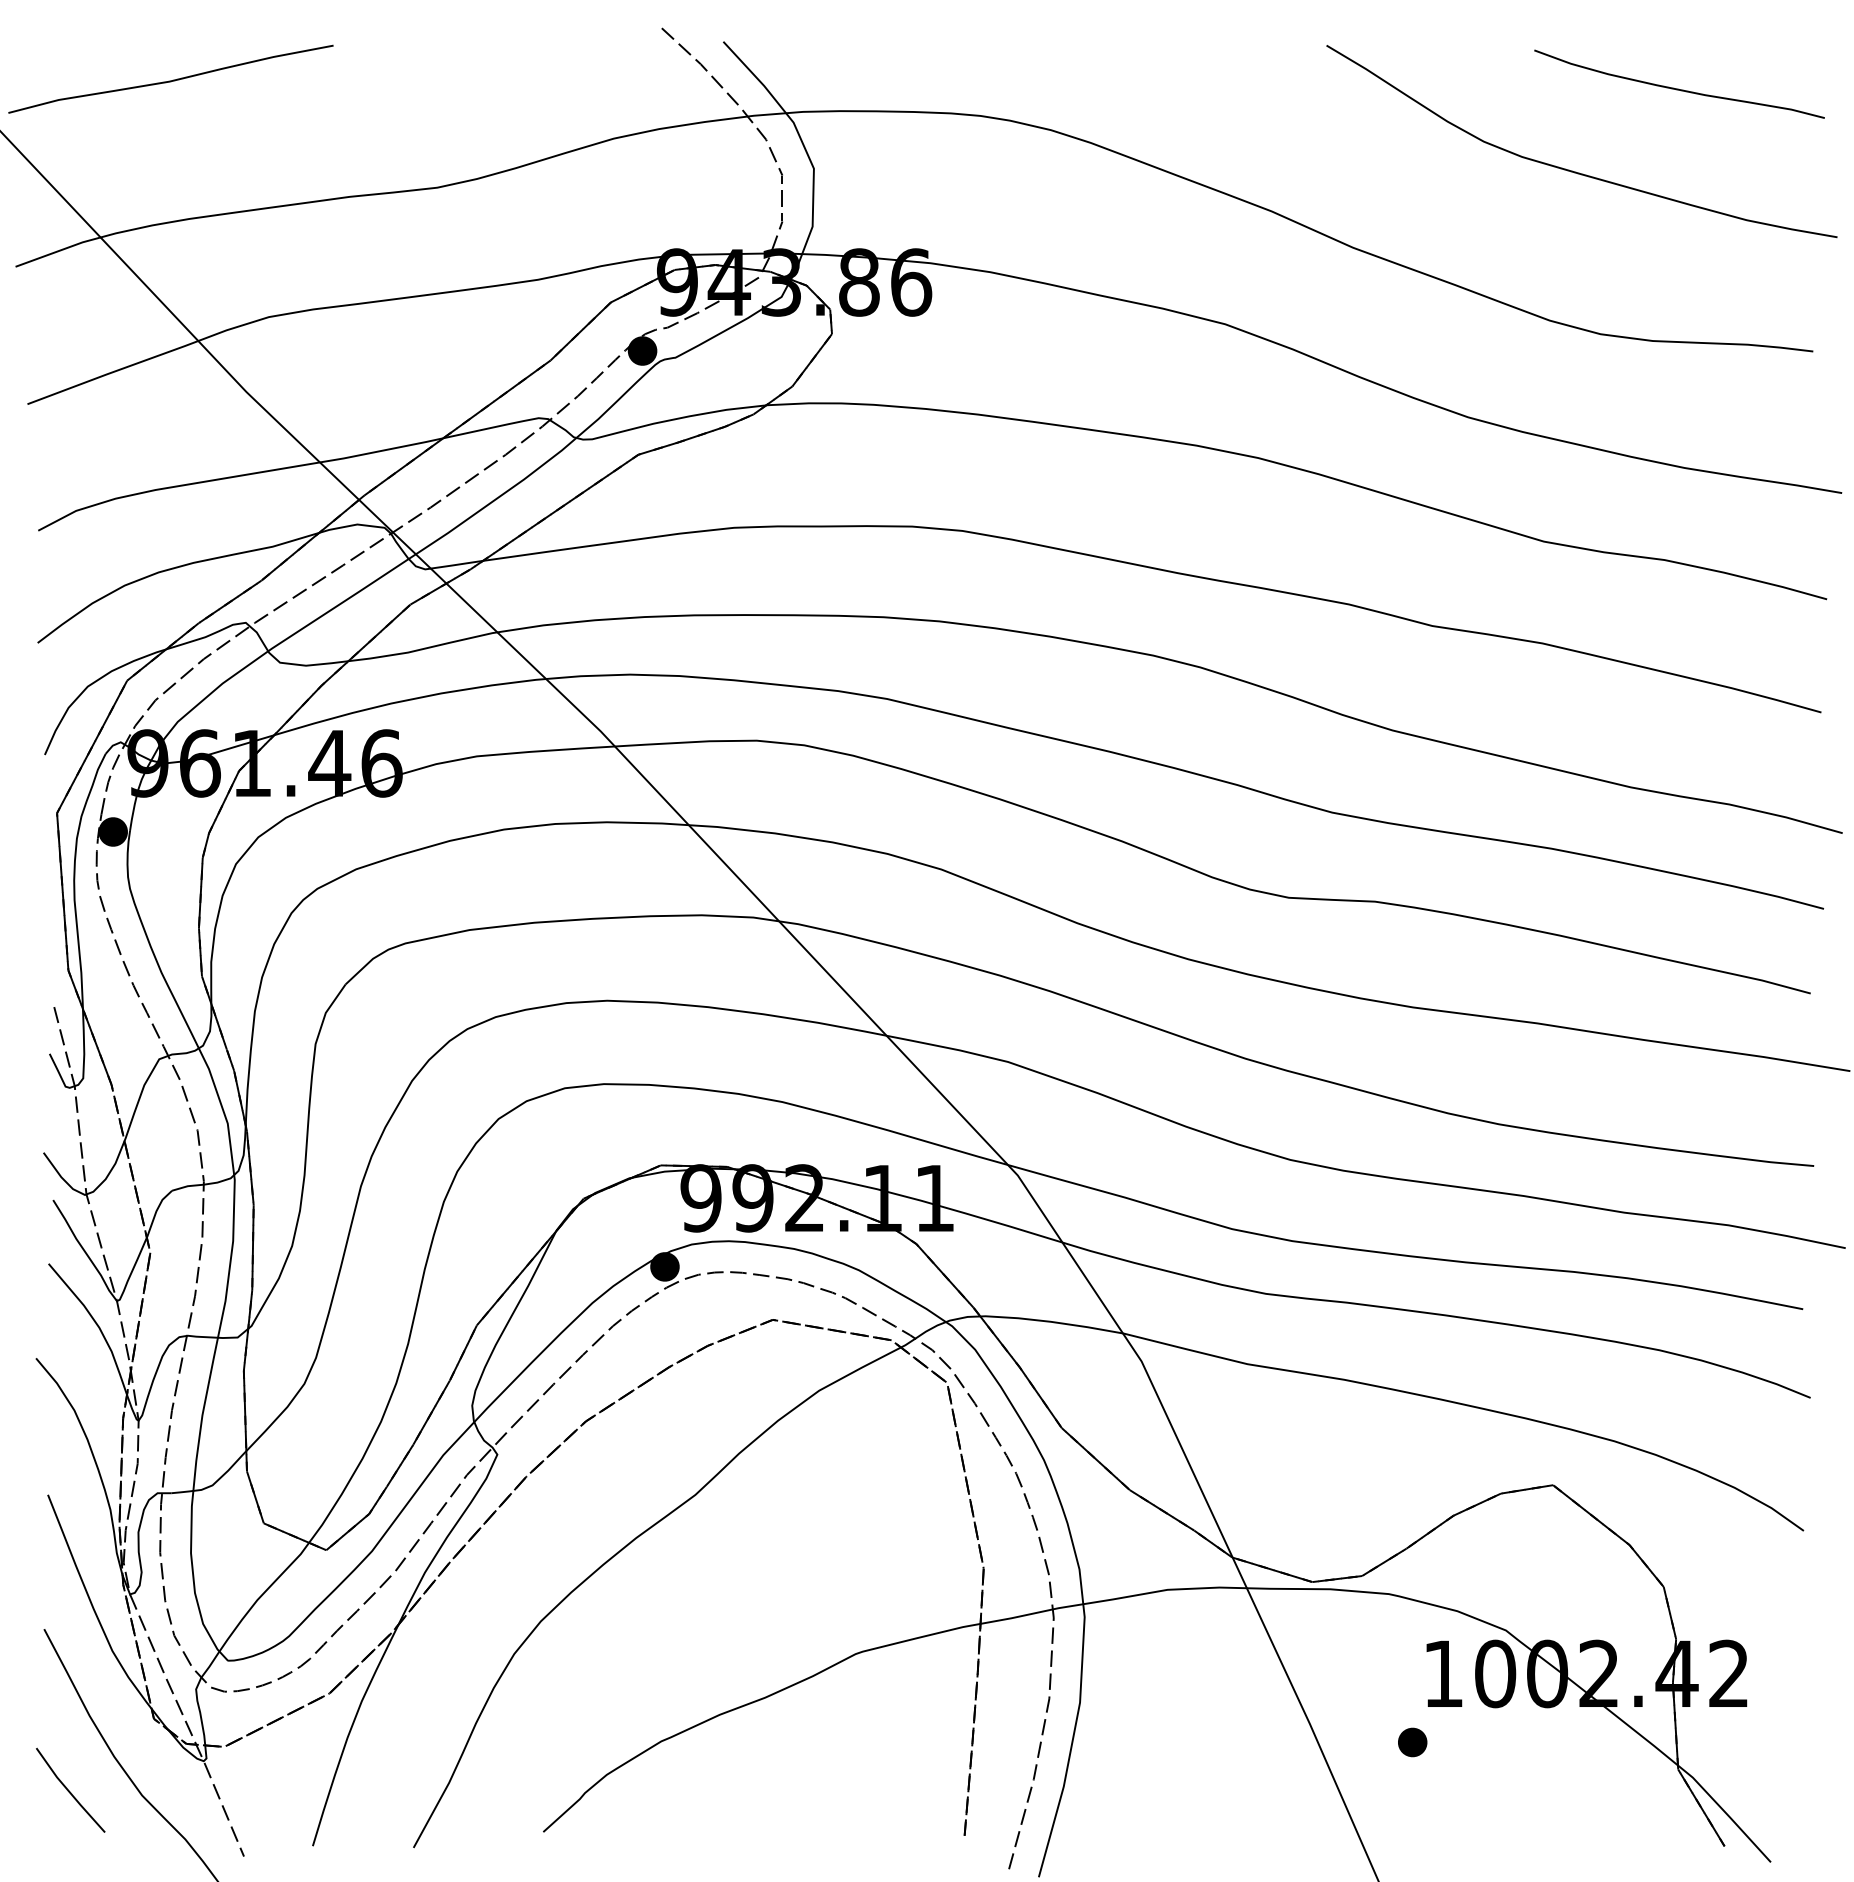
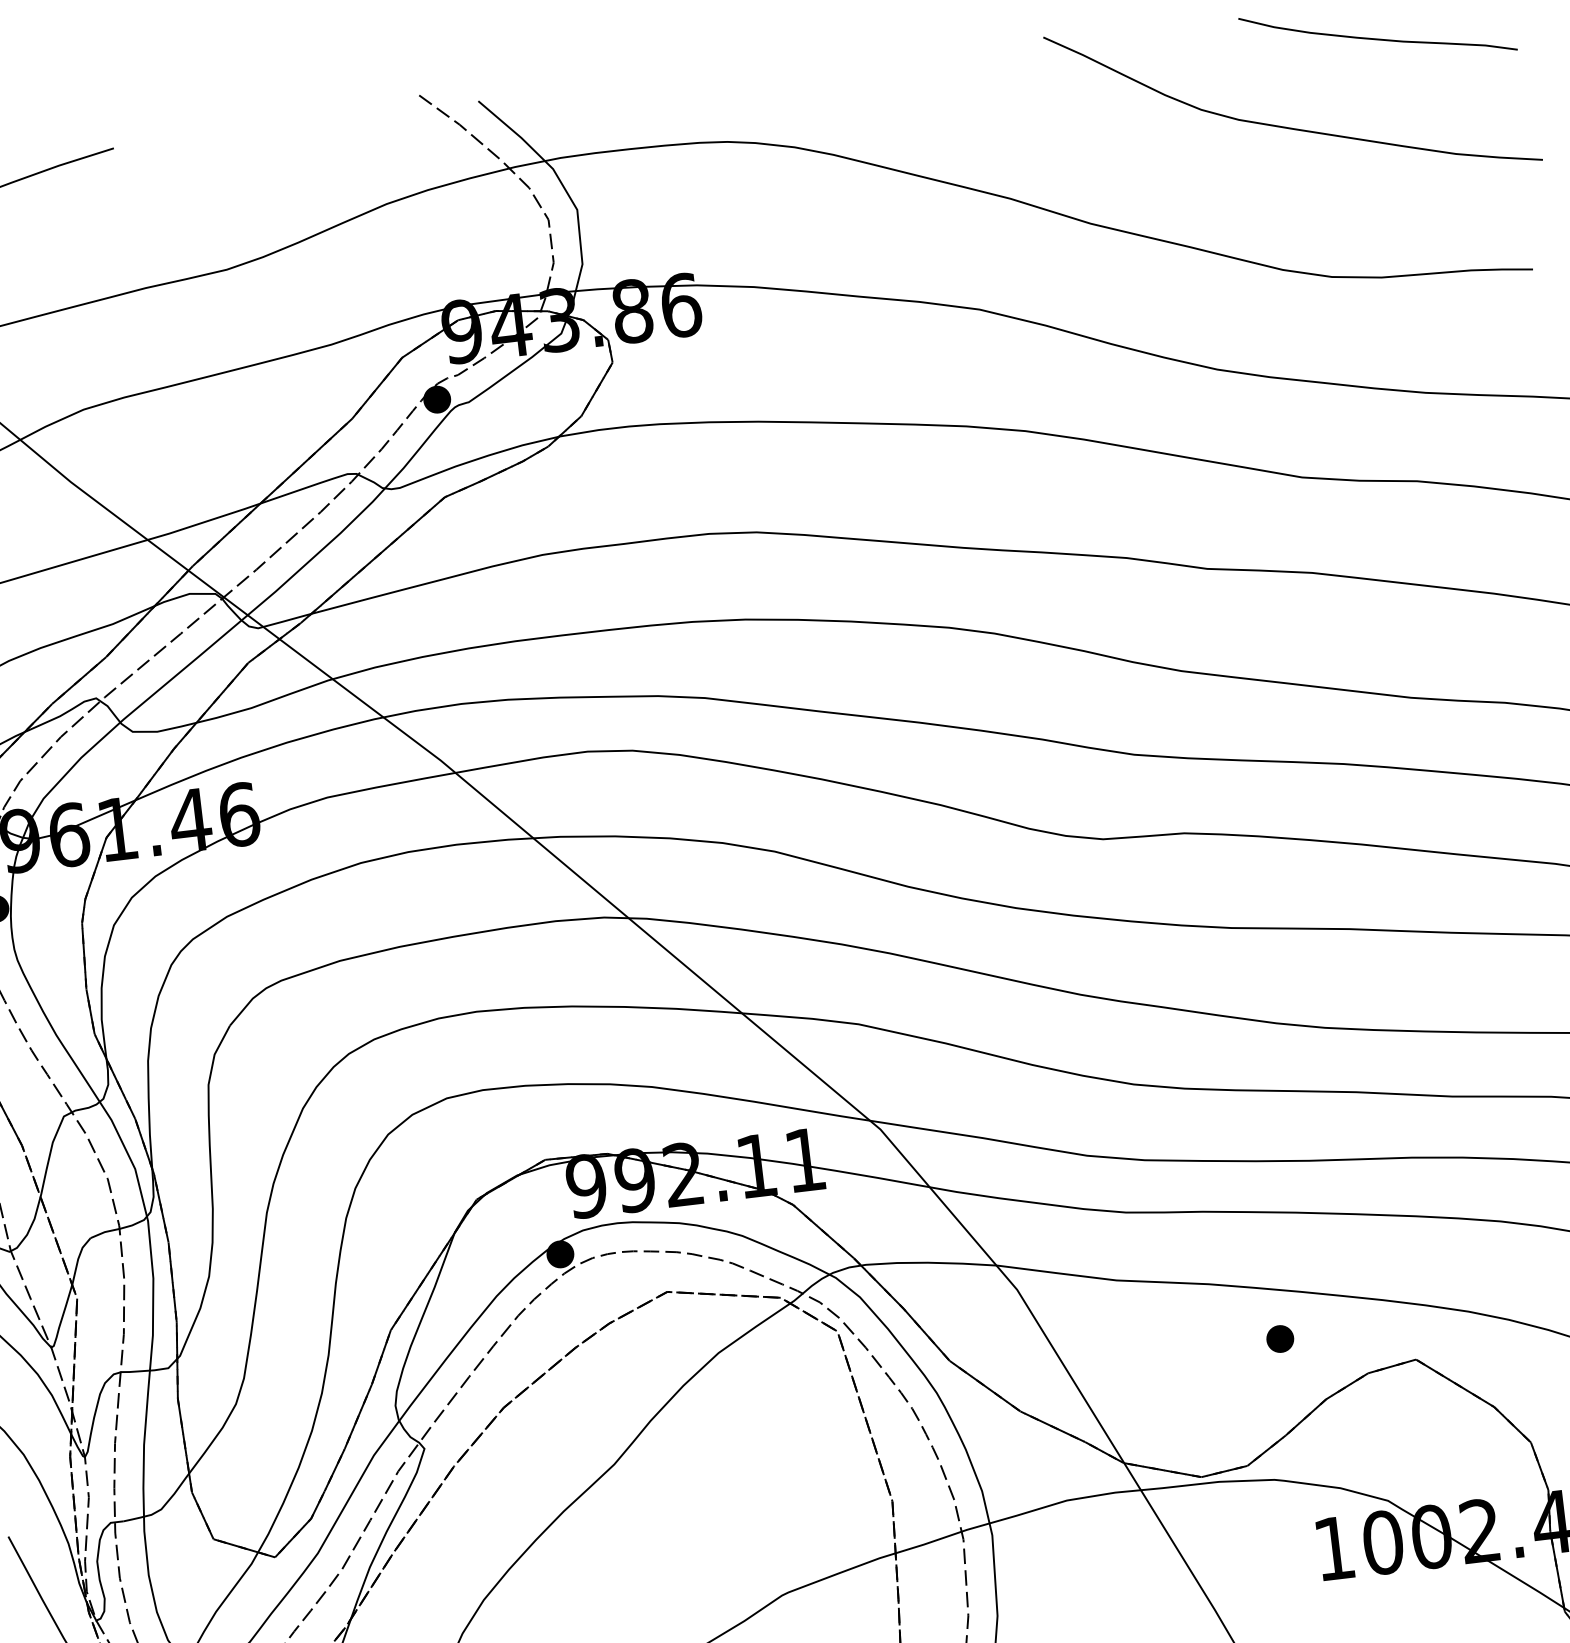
part: (1412, 1742) -> (1280, 1339), moved

